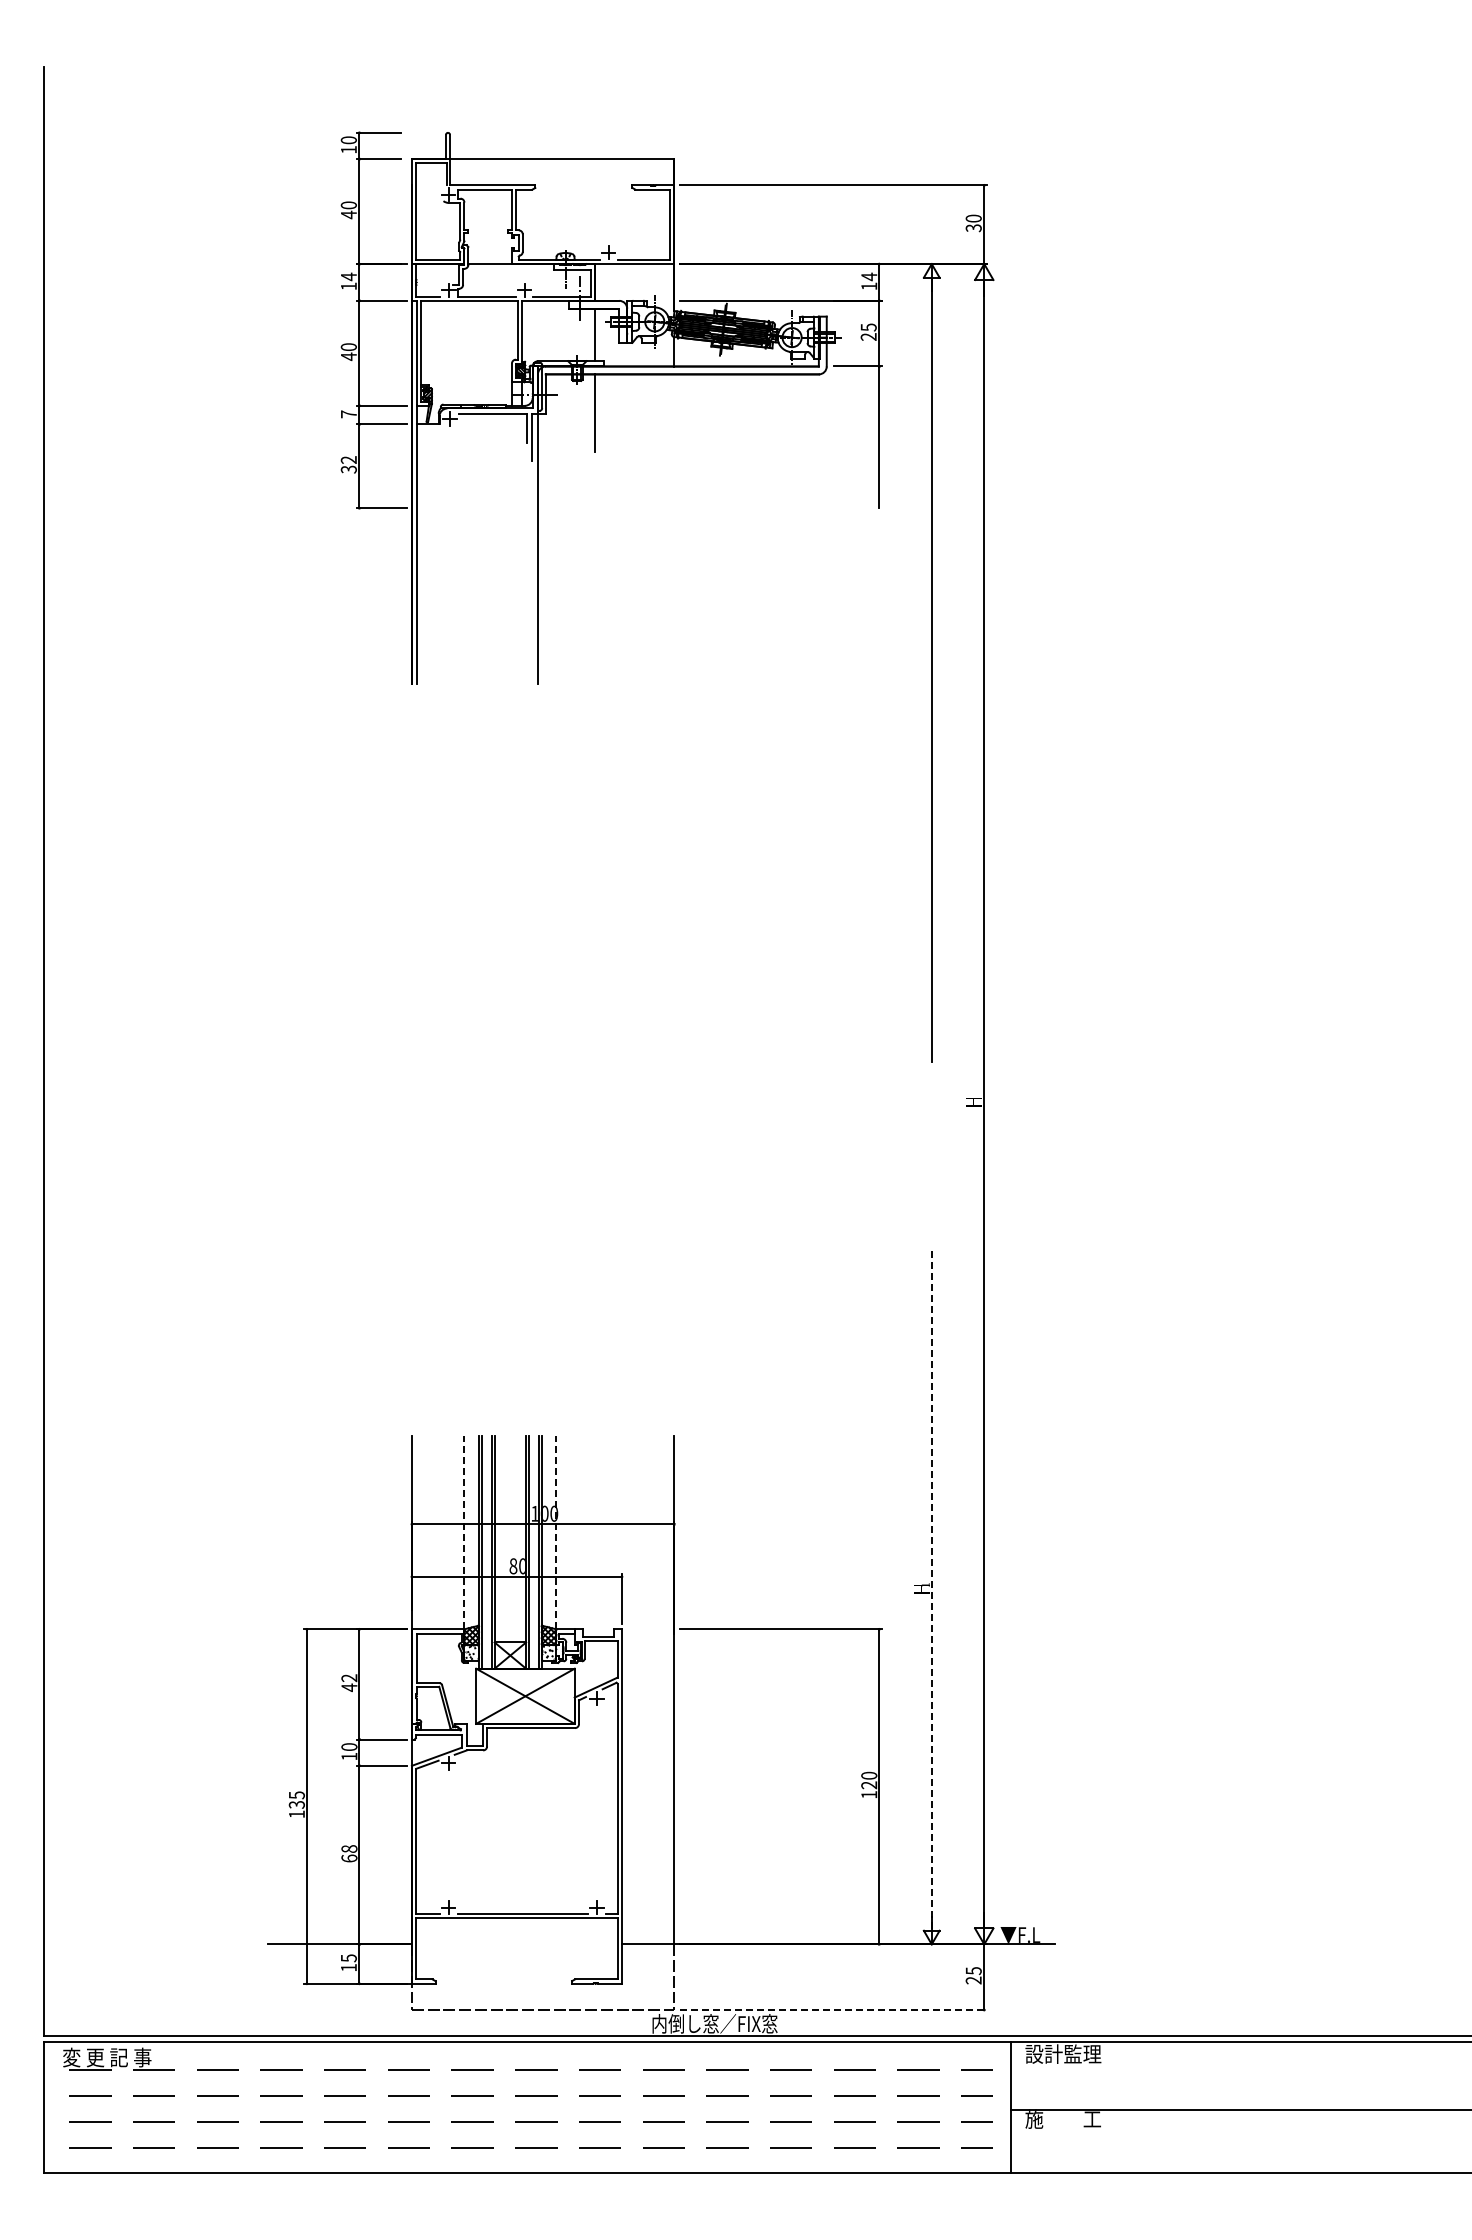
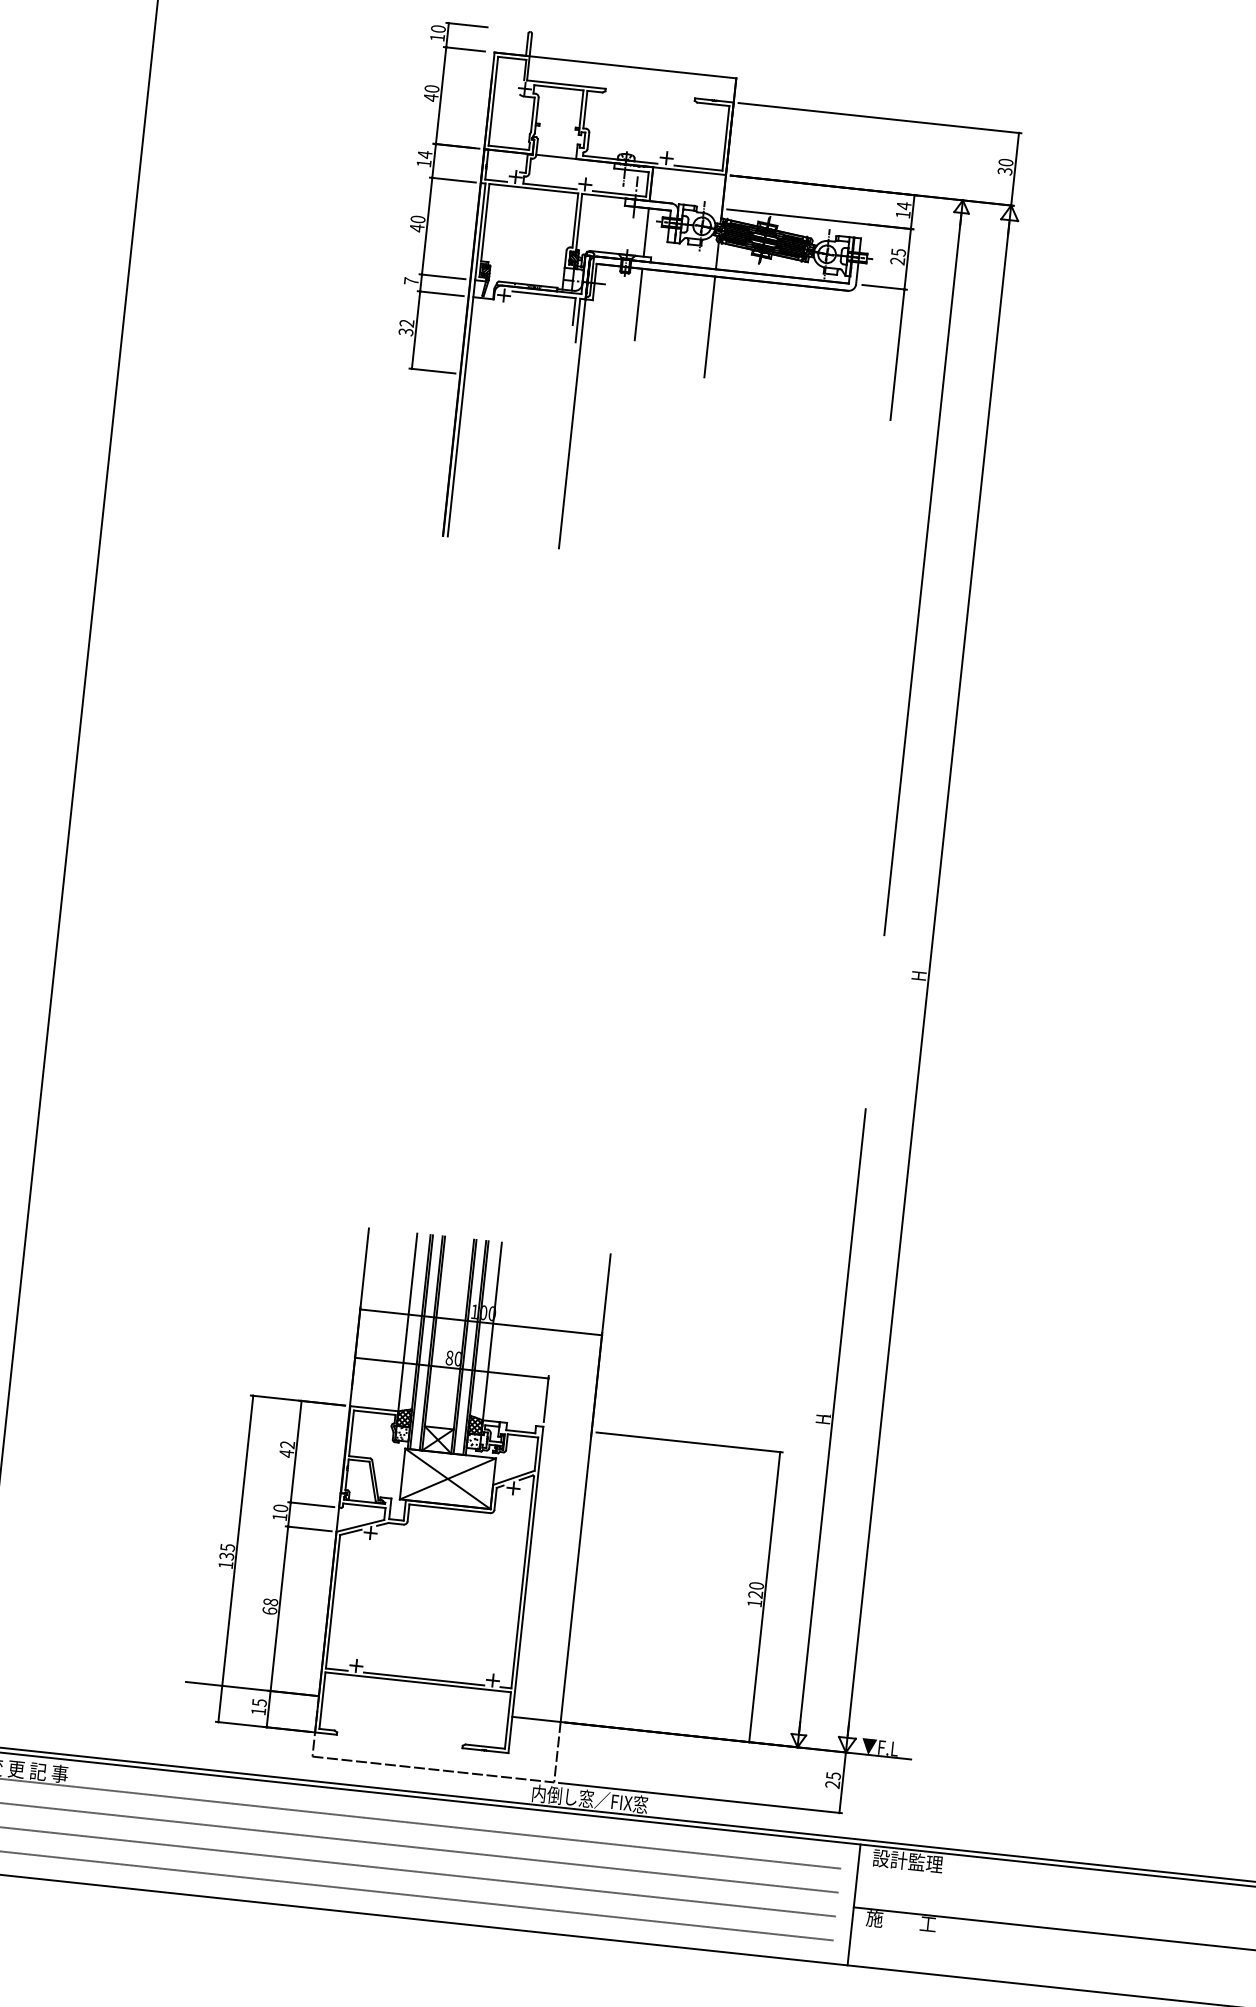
line: (674, 428) -> (709, 326), added
line: (464, 1532) -> (407, 1322), dashed -> solid
line: (556, 1532) -> (492, 1331), dashed -> solid
line: (931, 1589) -> (832, 1420), dashed -> solid
line: (833, 2010) -> (700, 1798), dashed -> solid

